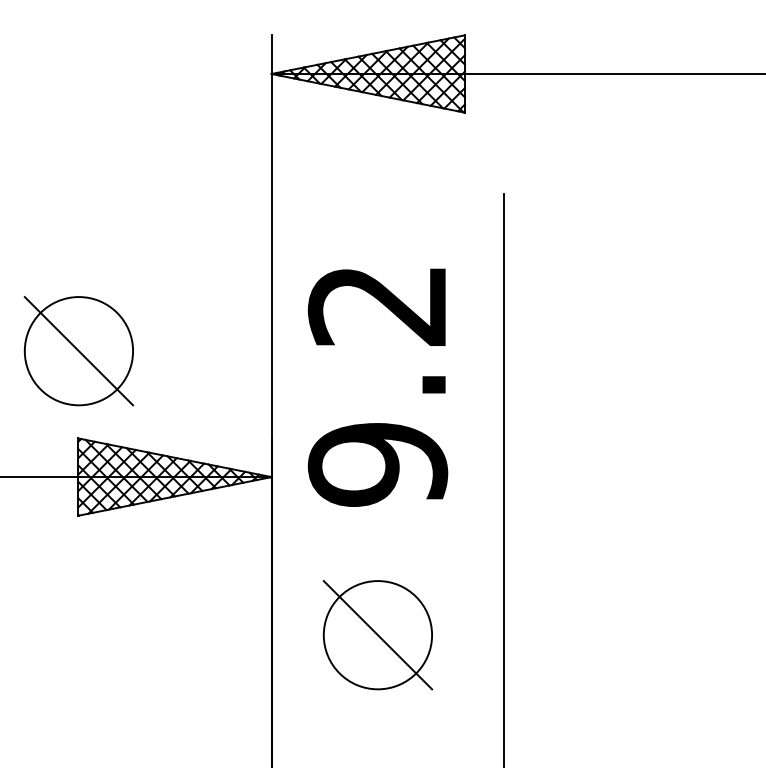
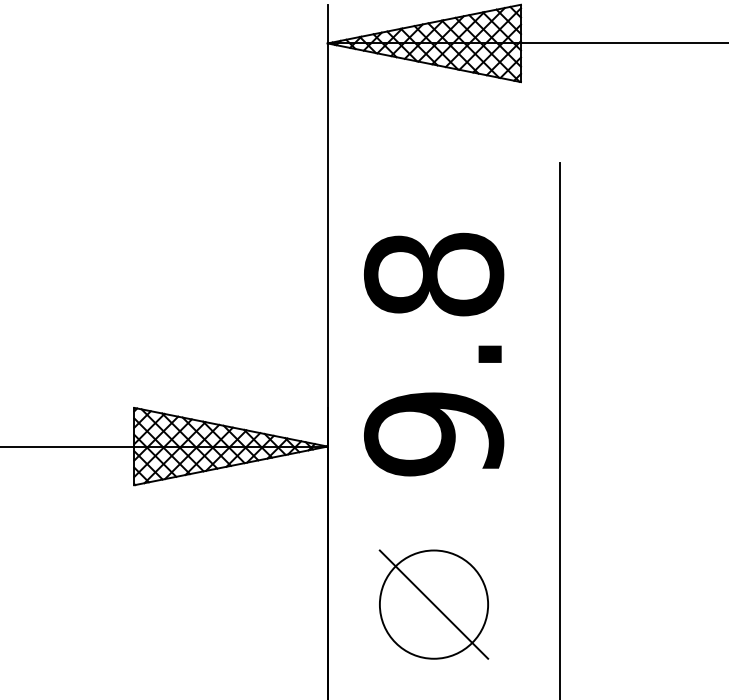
text: (377, 304) -> (433, 273), 9.2 -> 9.8
part: (78, 351) -> (134, 320), removed

